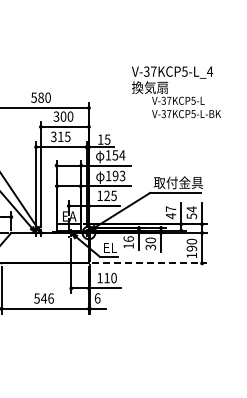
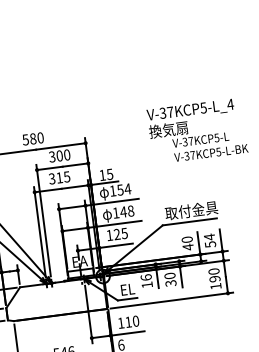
text: (176, 92) -> (197, 131), moved
text: (118, 175) -> (126, 211), 193 -> 148
text: (170, 208) -> (186, 239), 47 -> 40
line: (150, 263) -> (172, 300), dashed -> solid

